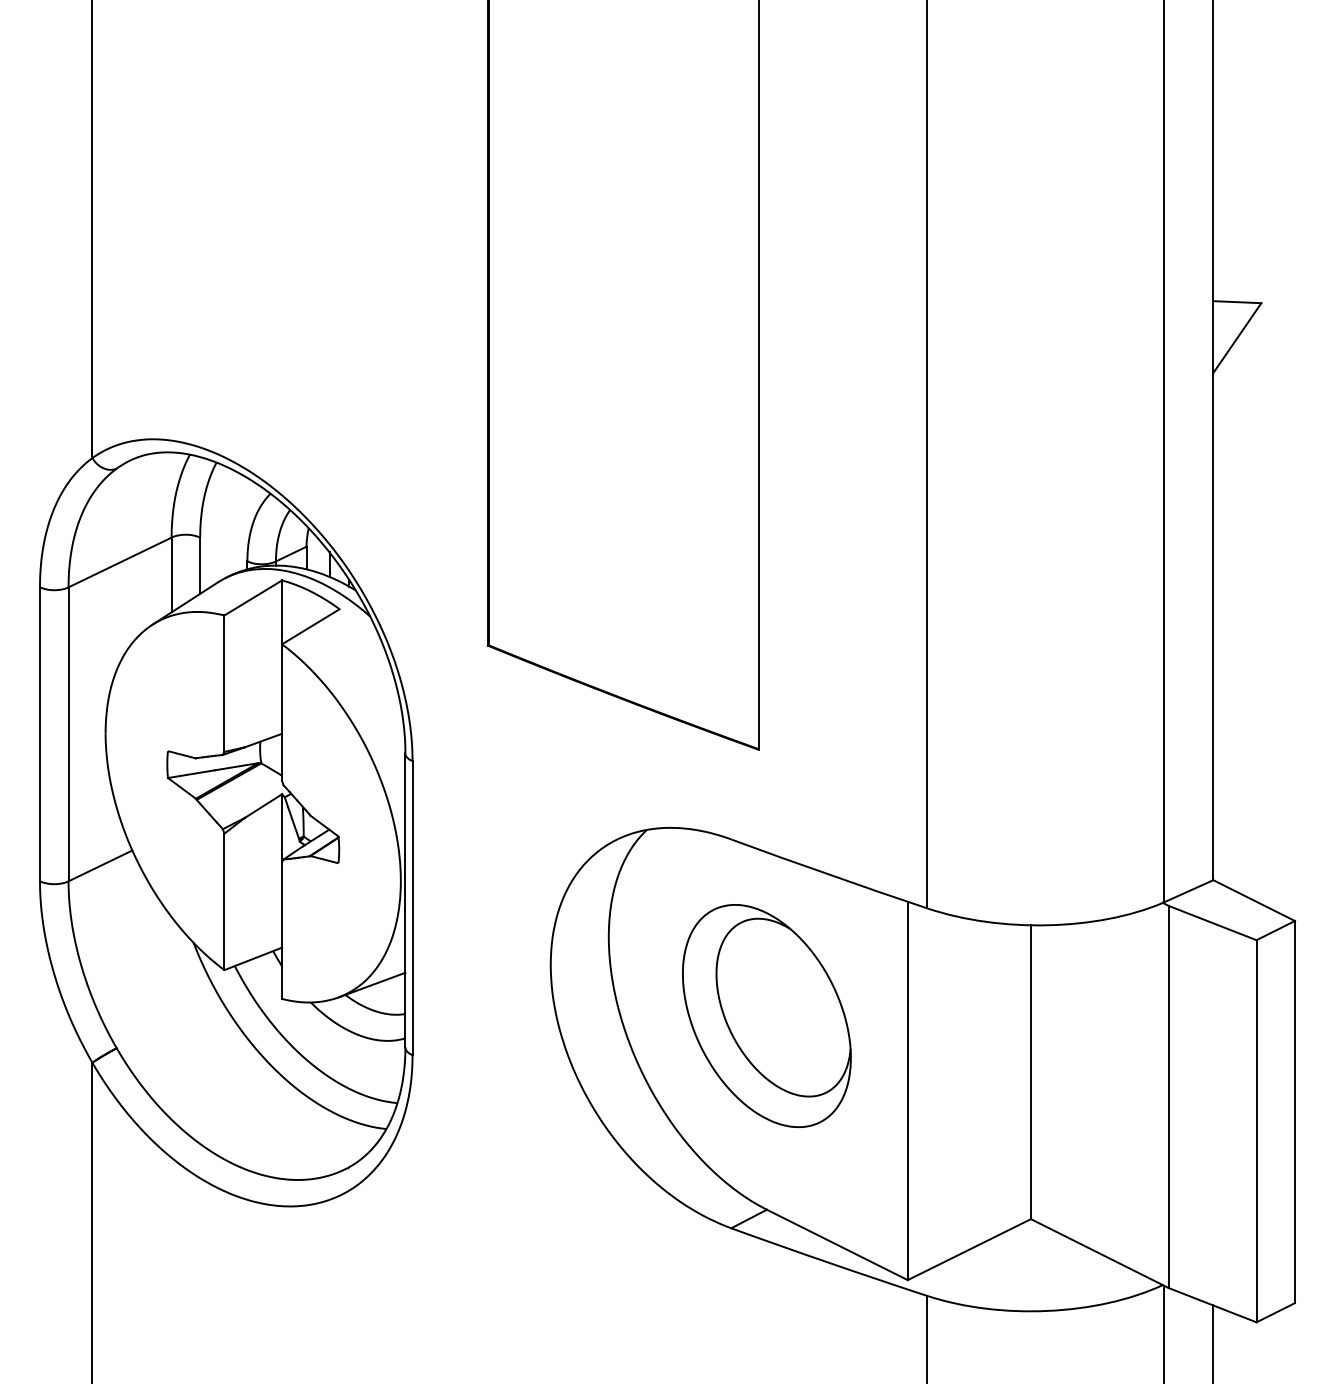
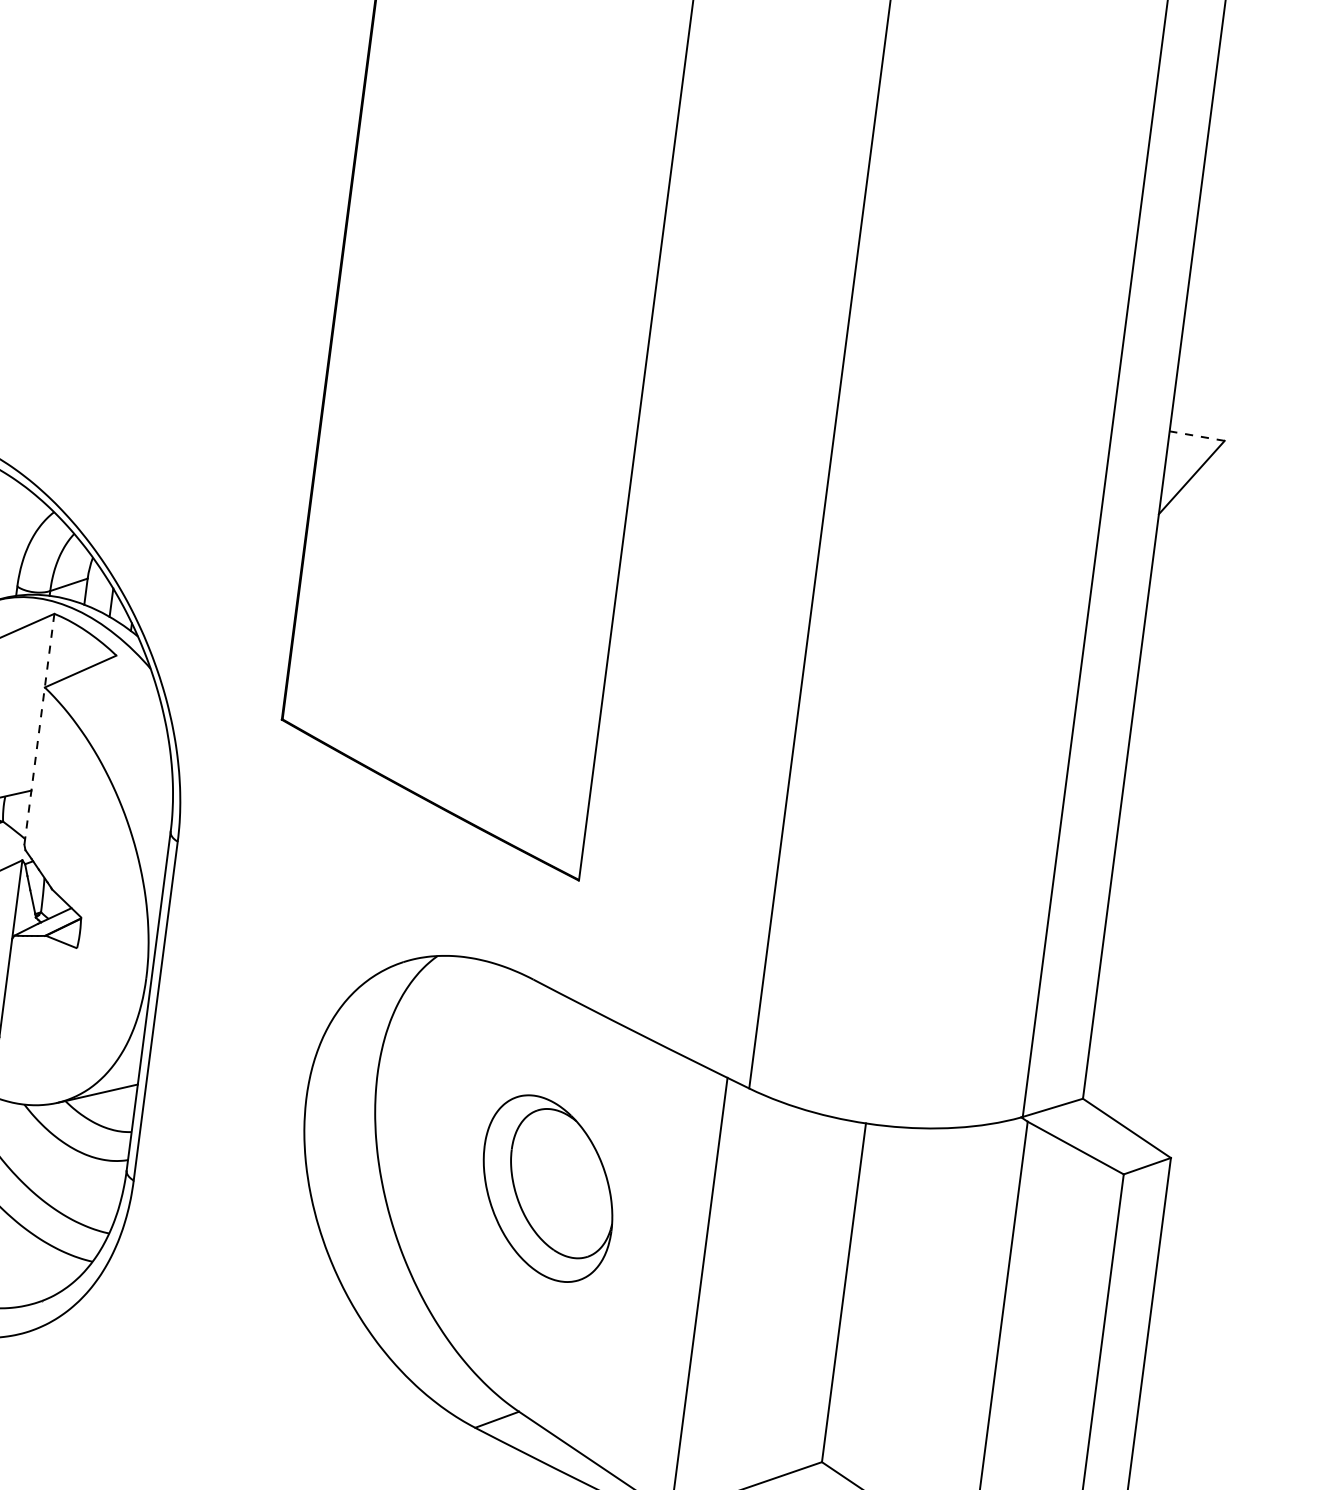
line: (1236, 302) -> (1196, 436), solid -> dashed
line: (282, 681) -> (39, 730), solid -> dashed
part: (766, 1016) -> (547, 1188), size x0.7

